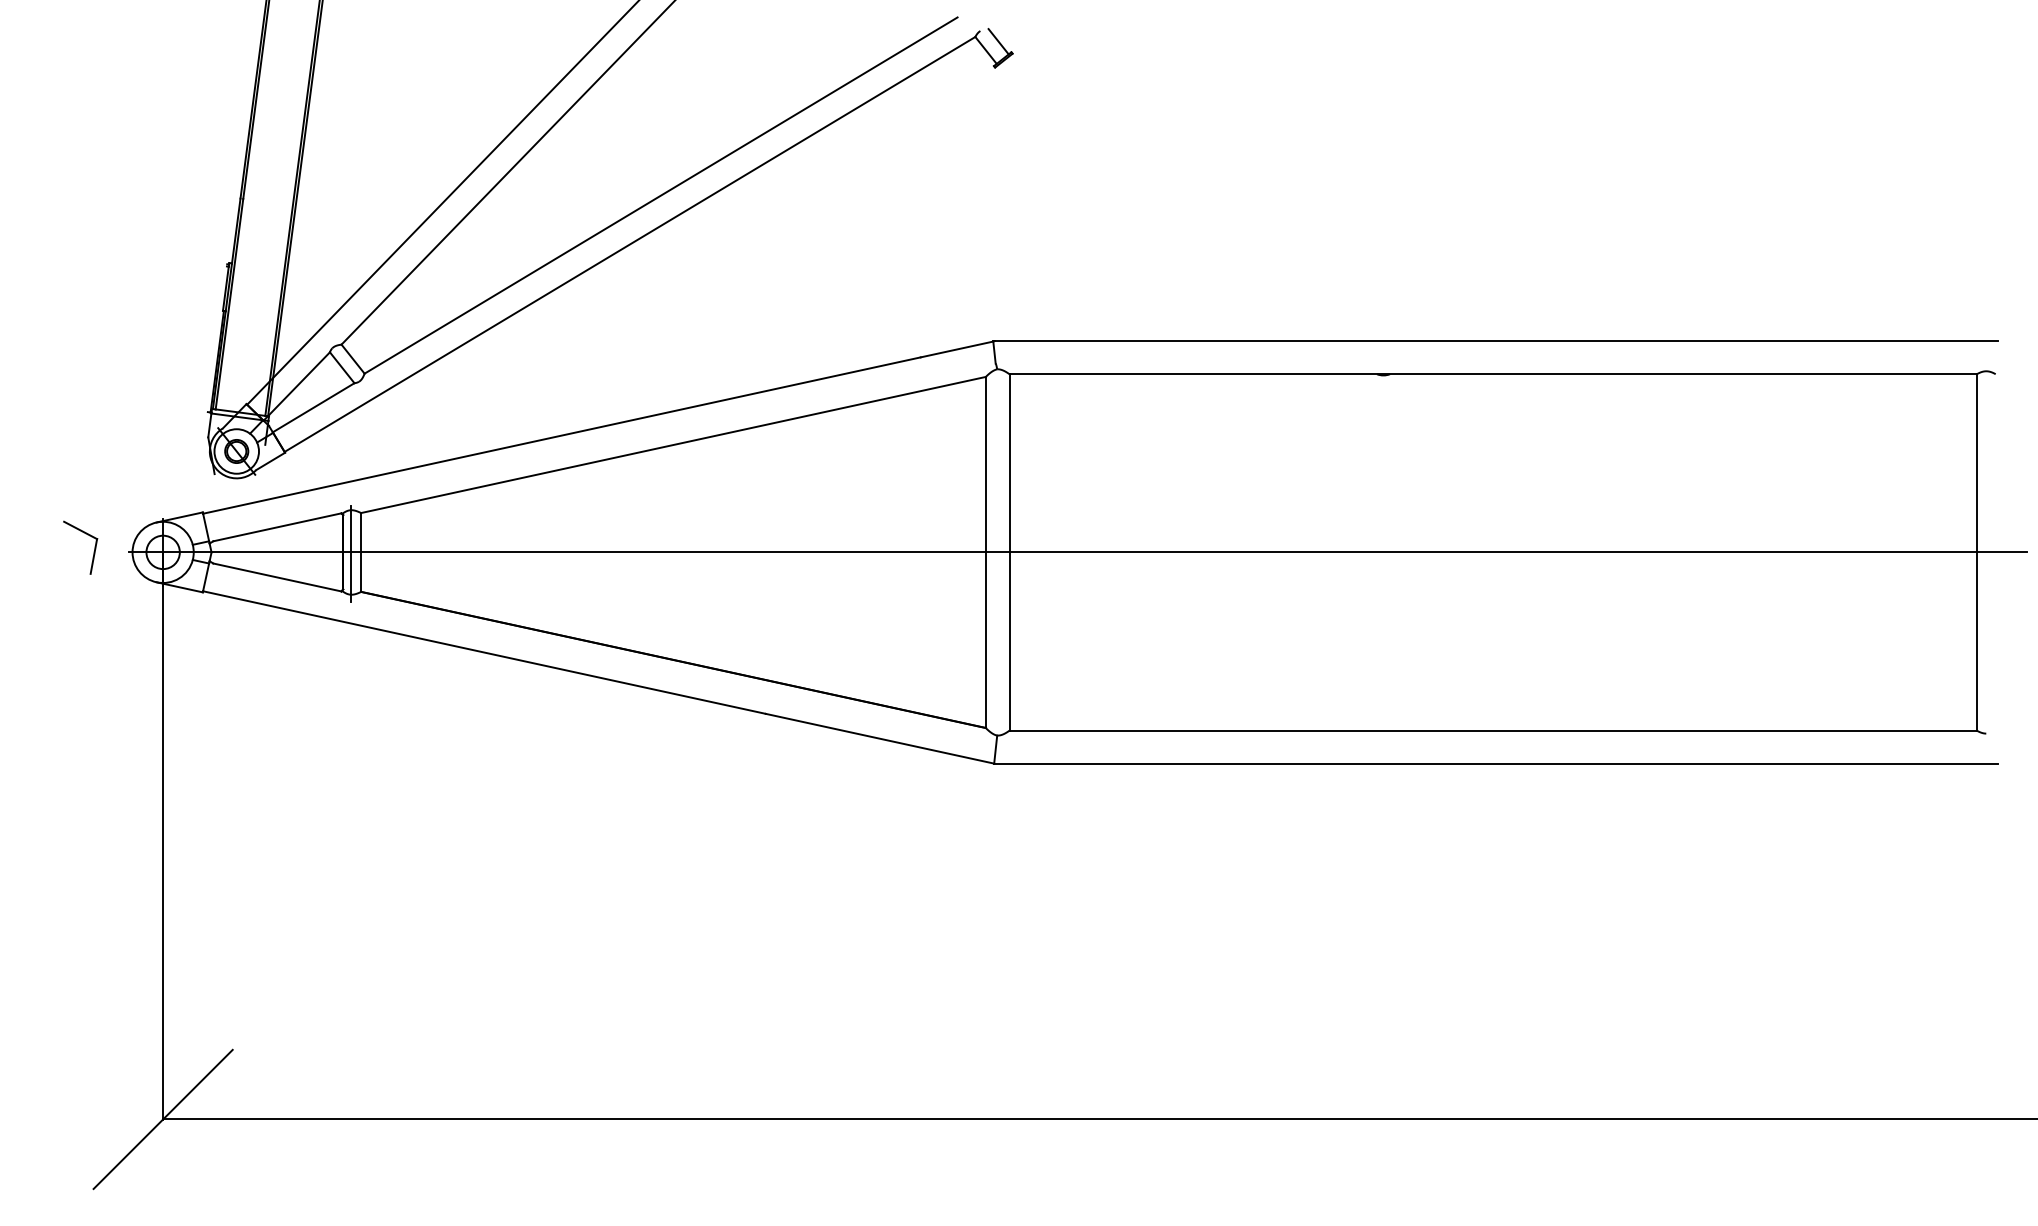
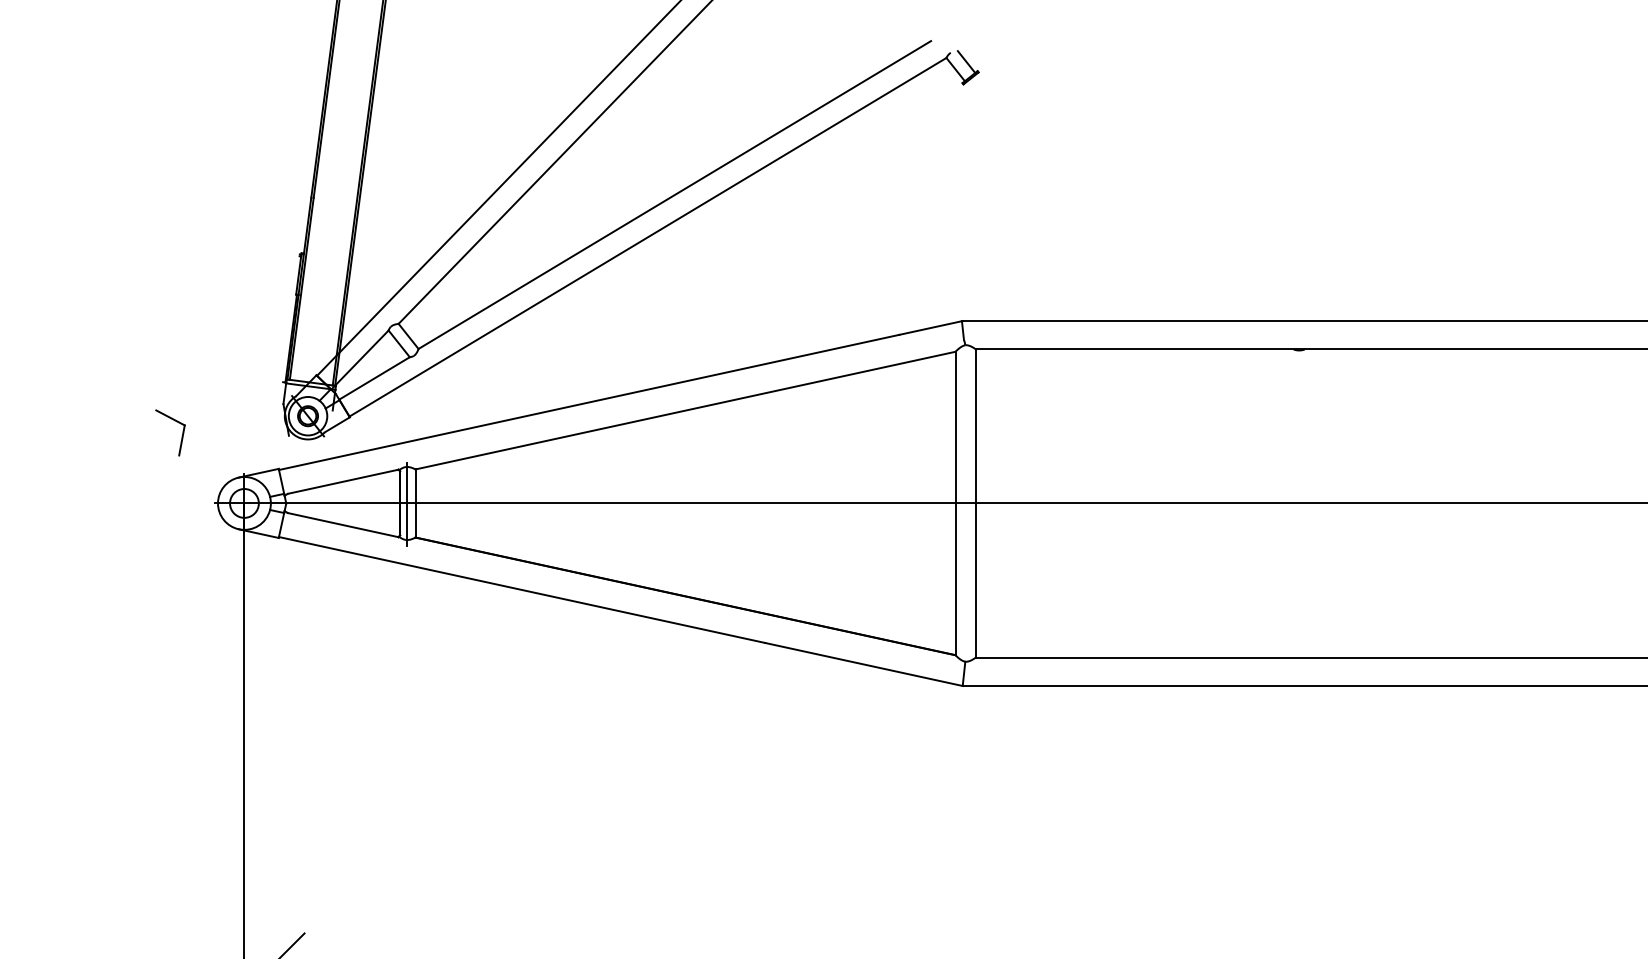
part: (93, 551) -> (181, 436), moved

